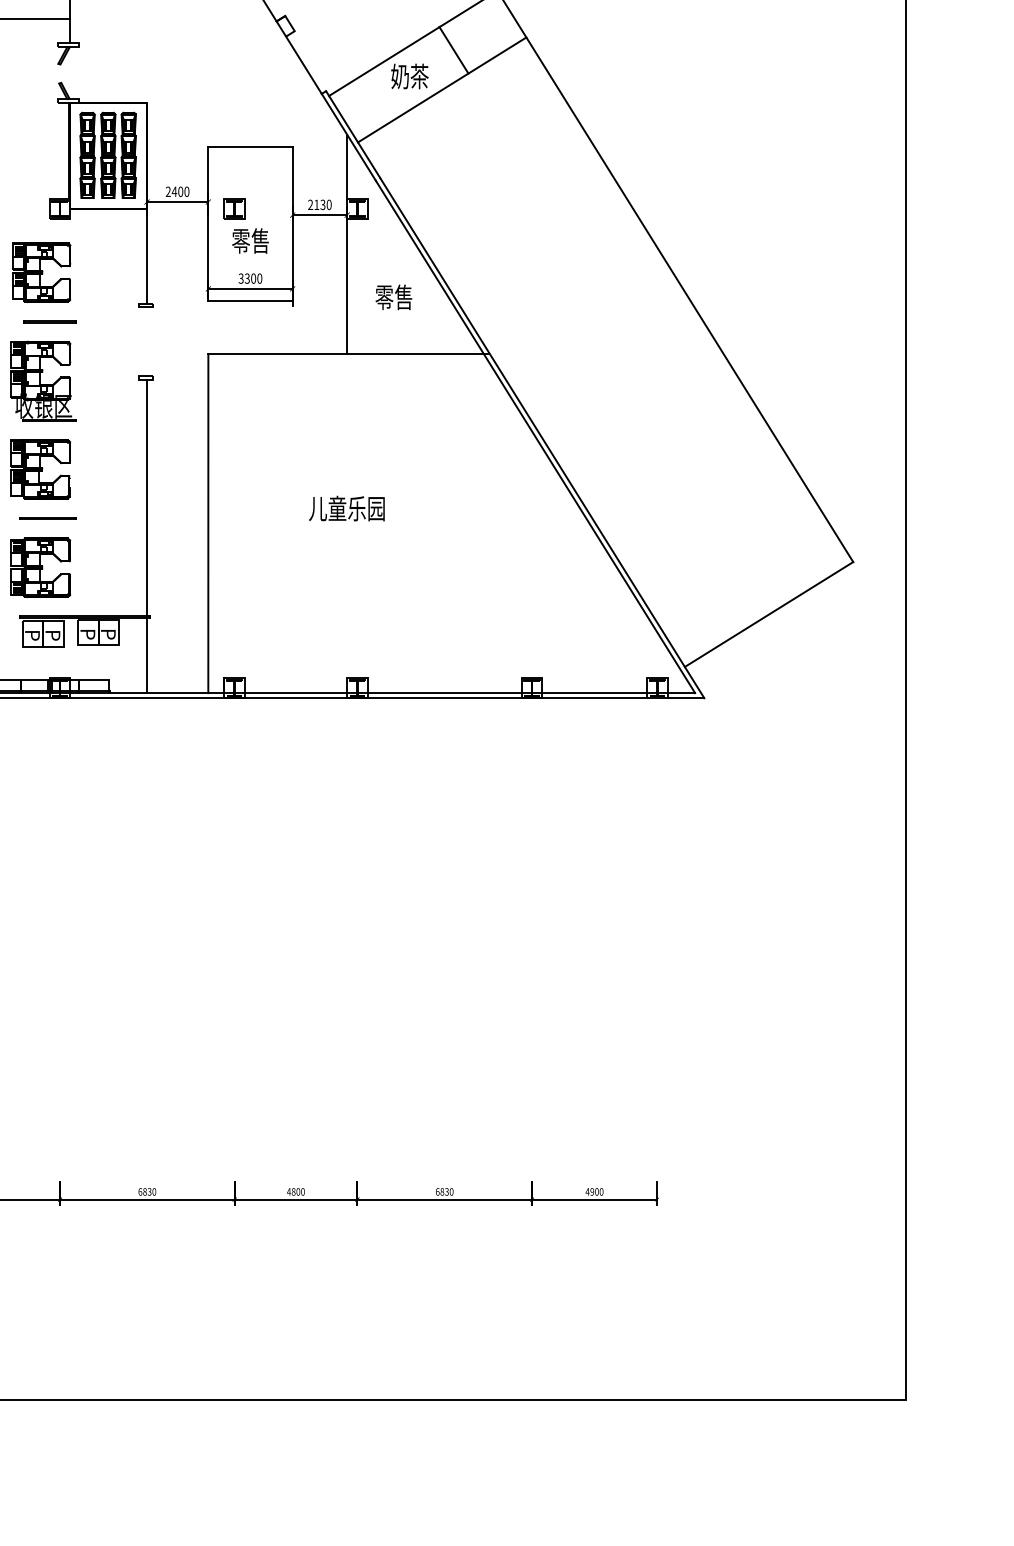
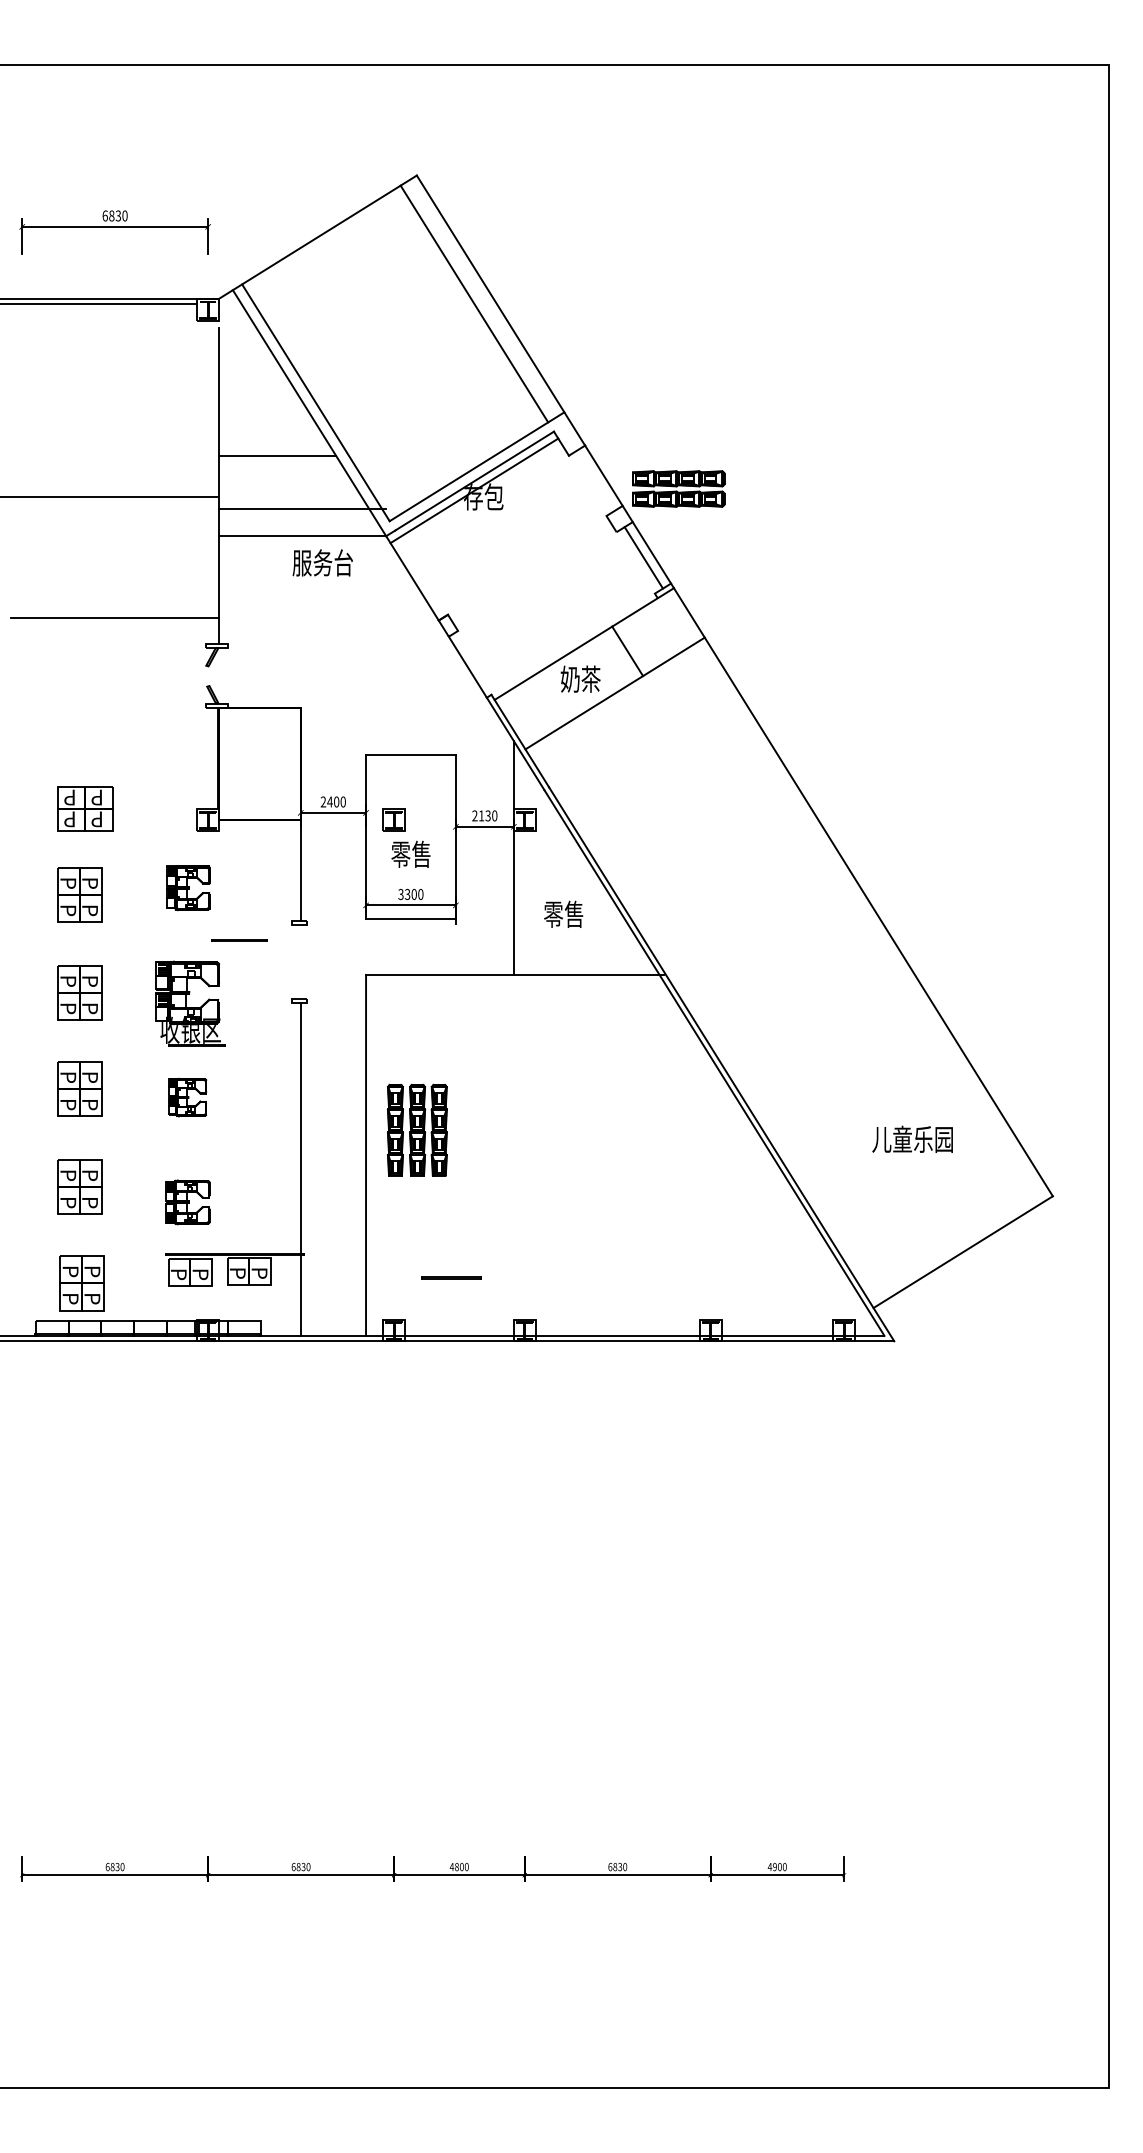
part: (108, 154) -> (417, 1129), moved
part: (41, 273) -> (188, 888), size x0.7
line: (50, 321) -> (239, 940), moved
part: (40, 469) -> (187, 1097), size x0.6
text: (346, 507) -> (912, 1138), moved
line: (48, 518) -> (451, 1277), moved
part: (40, 567) -> (187, 1202), size x0.7

